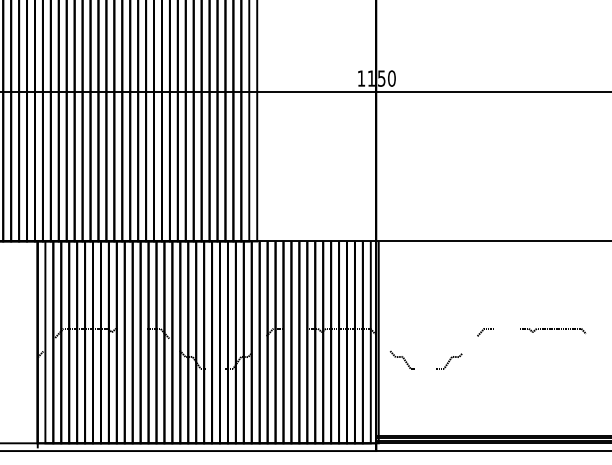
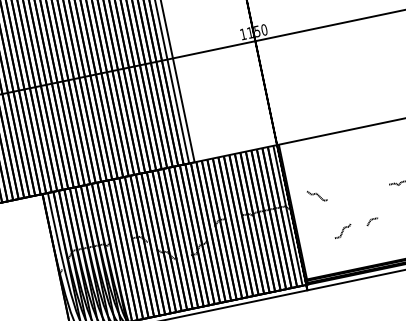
line: (483, 331) -> (370, 221), moved
line: (402, 358) -> (316, 194), moved
line: (449, 361) -> (343, 231), moved

